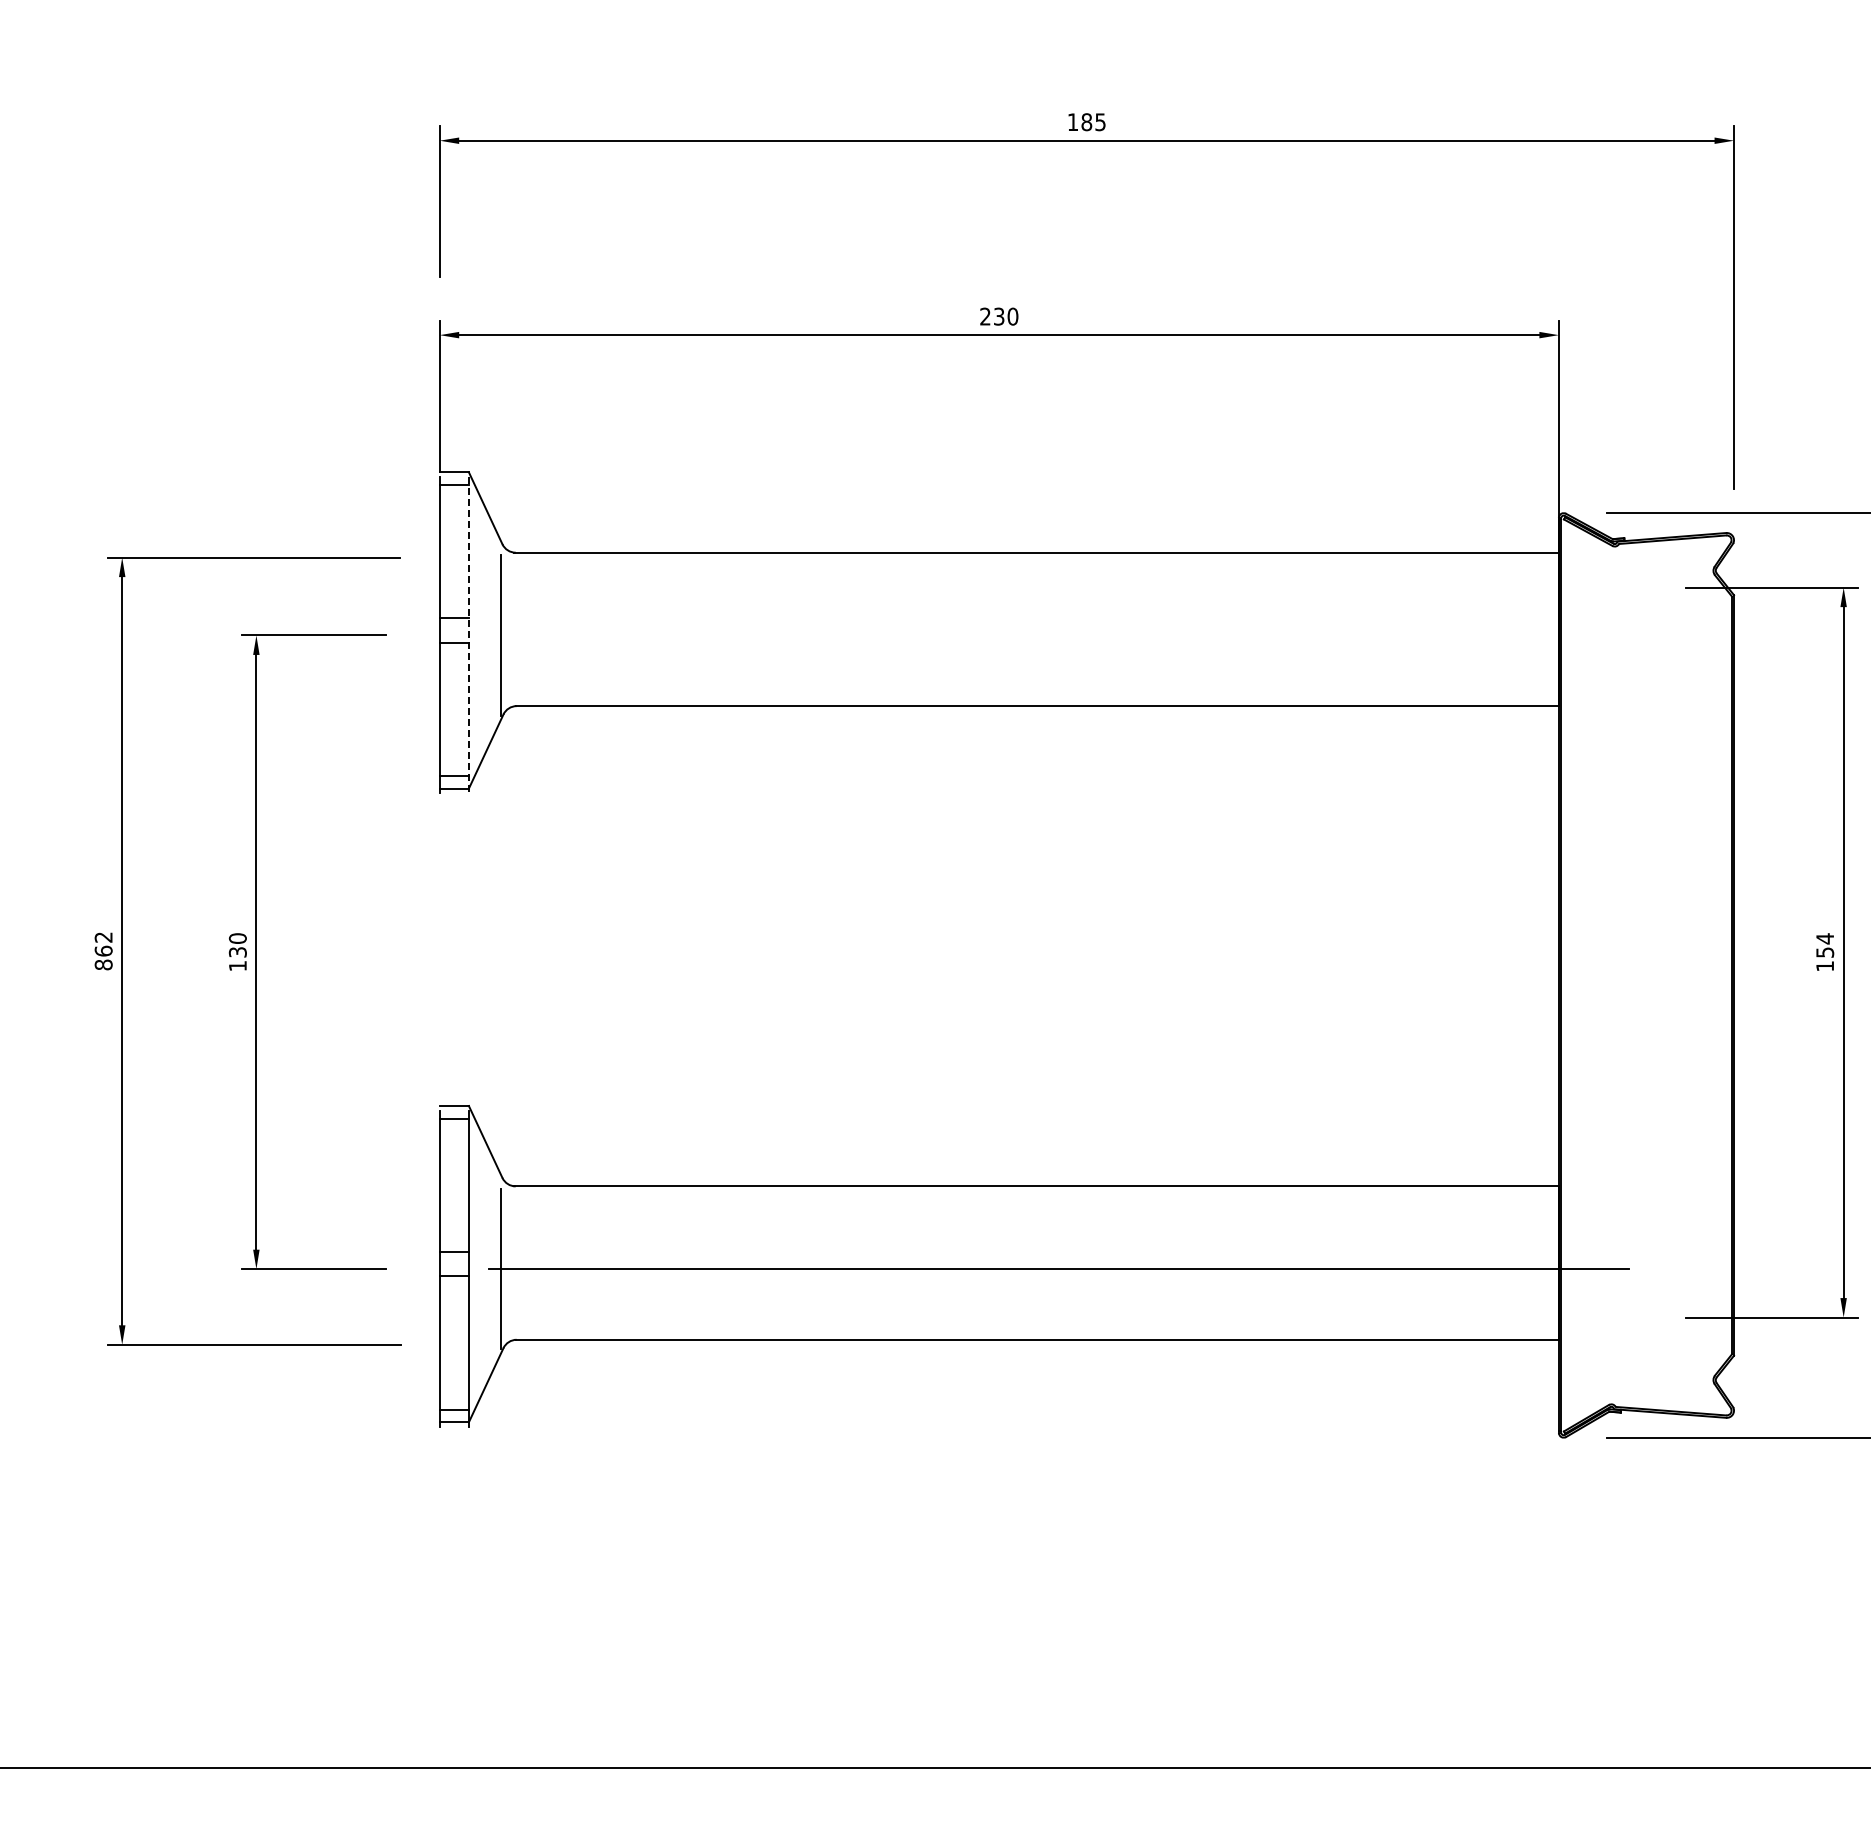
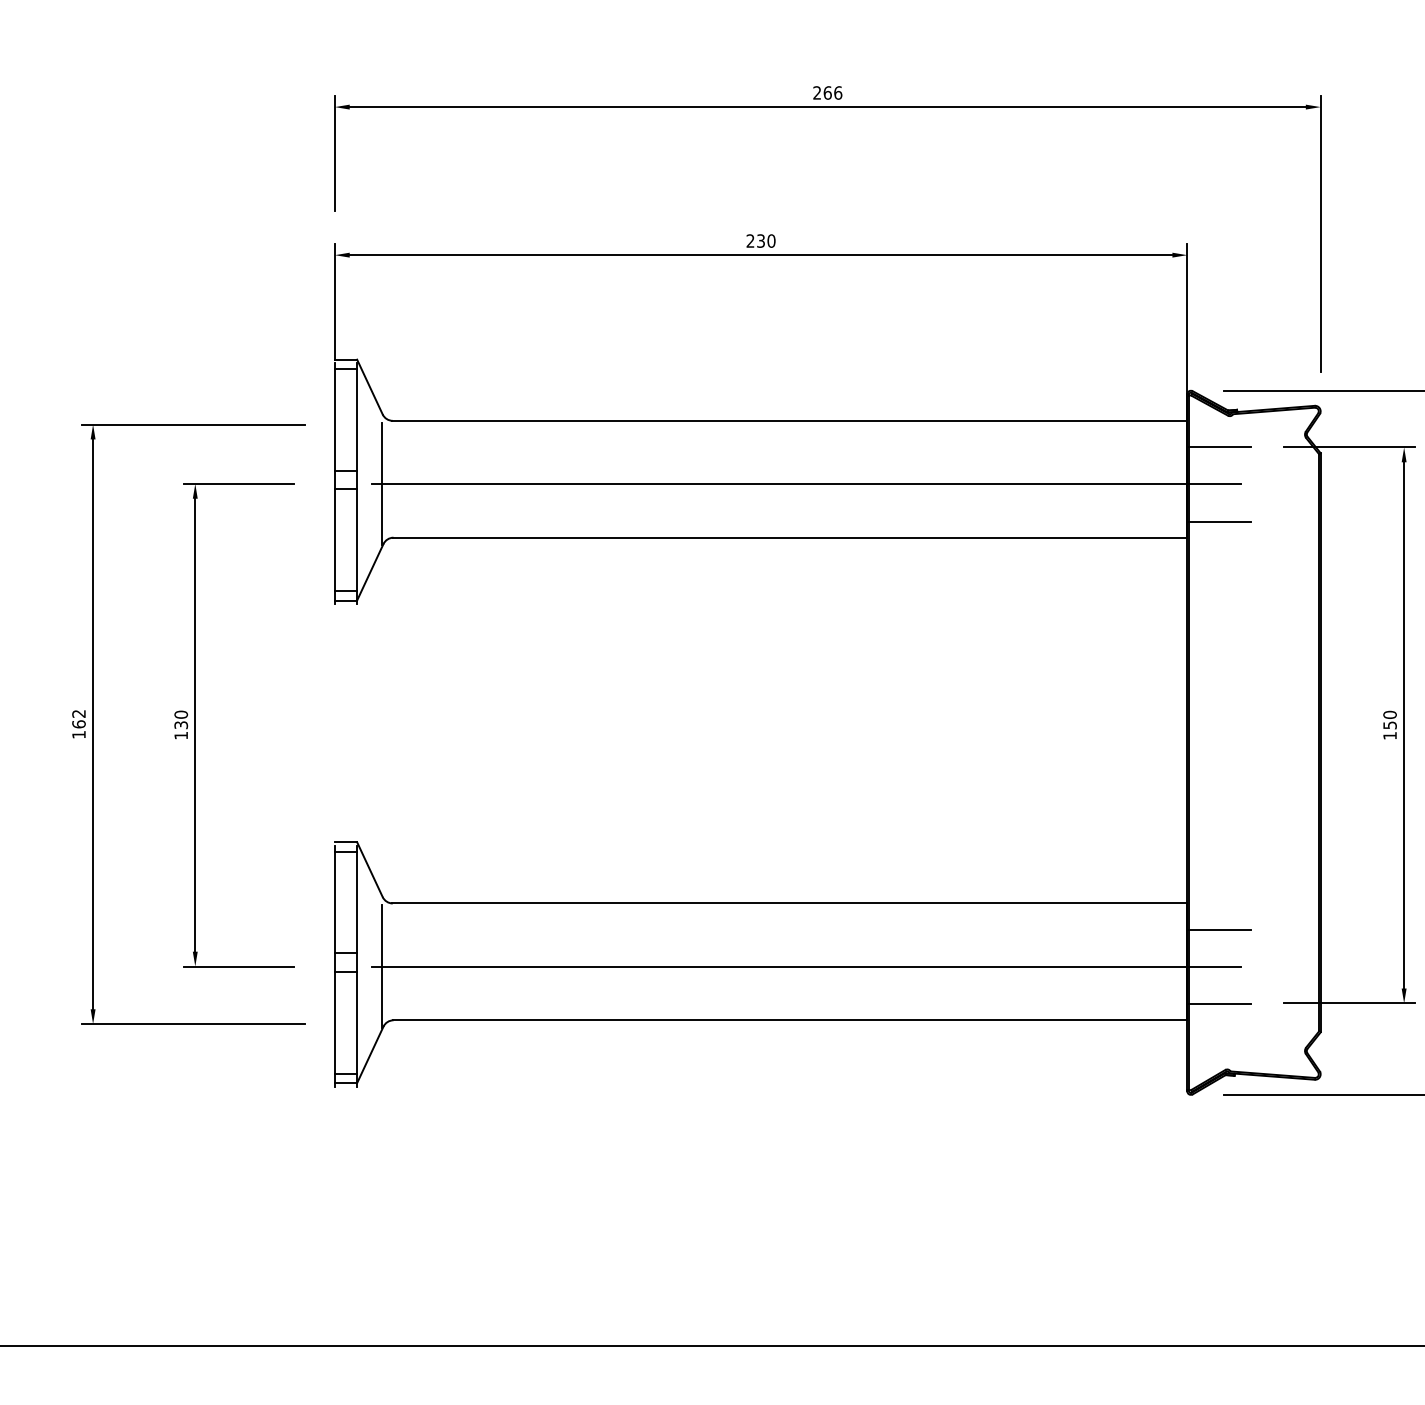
text: (1086, 122) -> (827, 93), 185 -> 266
line: (1600, 587) -> (1218, 447), added
line: (468, 635) -> (356, 483), dashed -> solid
line: (1058, 635) -> (806, 483), added
line: (1600, 684) -> (1218, 521), added
text: (1825, 938) -> (1390, 714), 154 -> 150
text: (103, 964) -> (78, 734), 862 -> 162
line: (1600, 1221) -> (1218, 930), added
line: (1600, 1318) -> (1218, 1004), added

